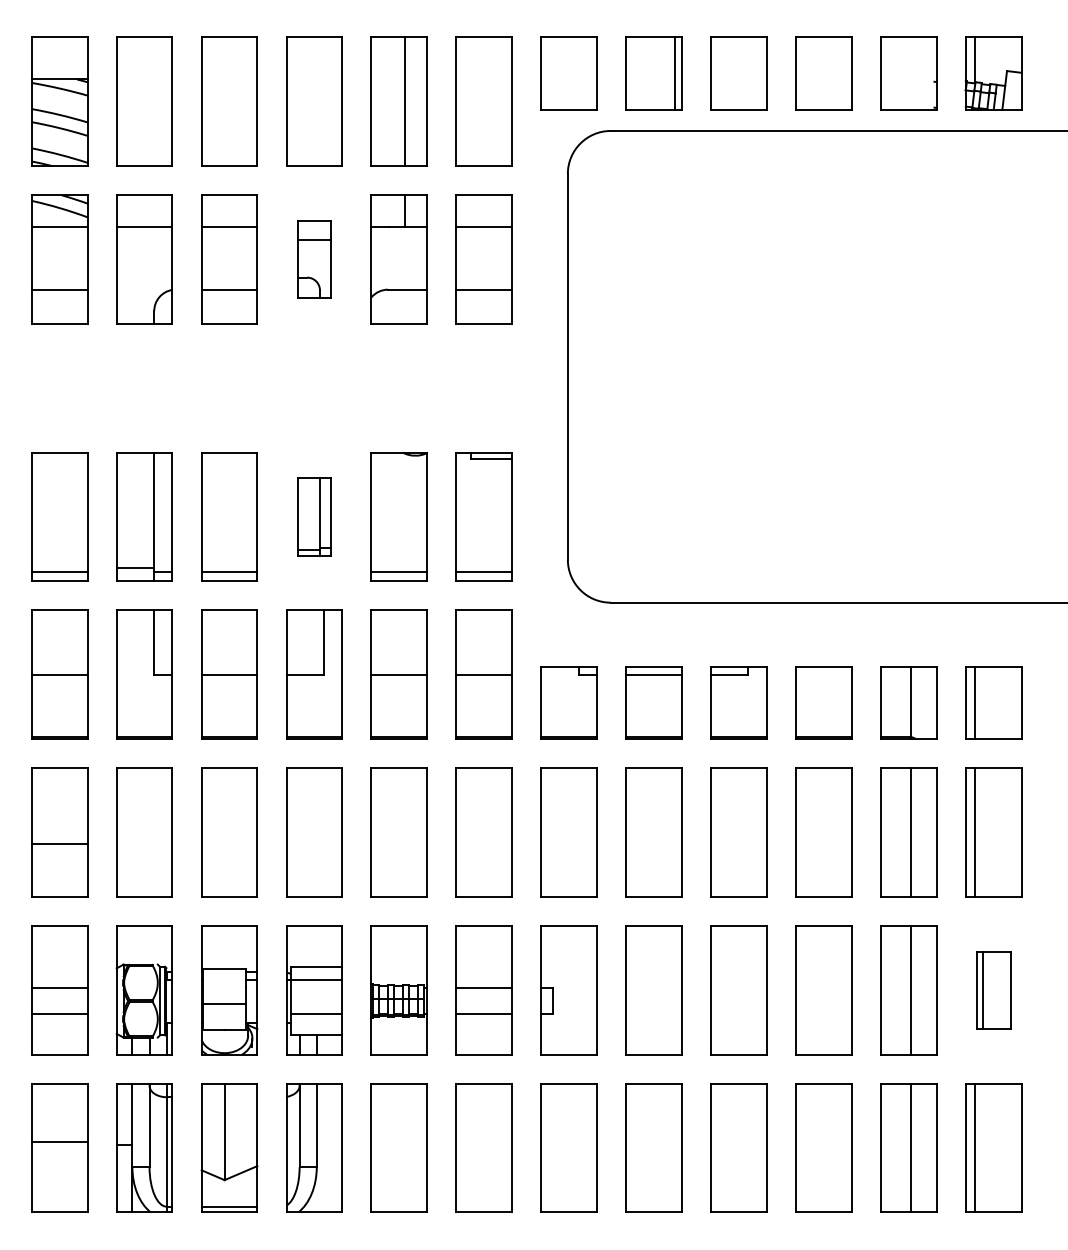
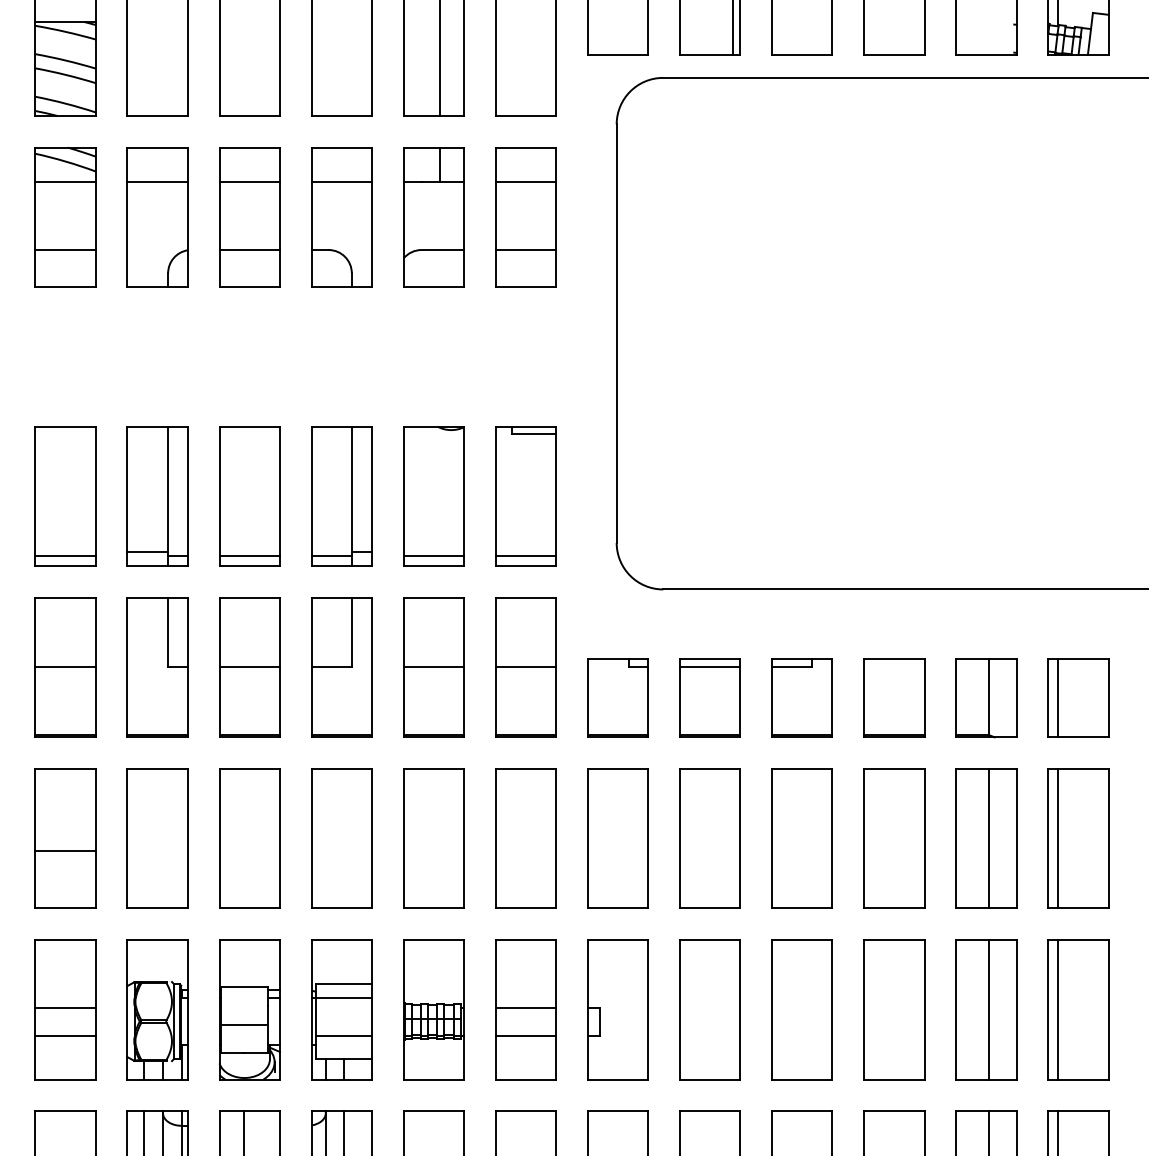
part: (314, 259) -> (341, 217), size x1.67
part: (314, 516) -> (341, 496), size x1.67
part: (993, 990) -> (1078, 1010), size x1.67

